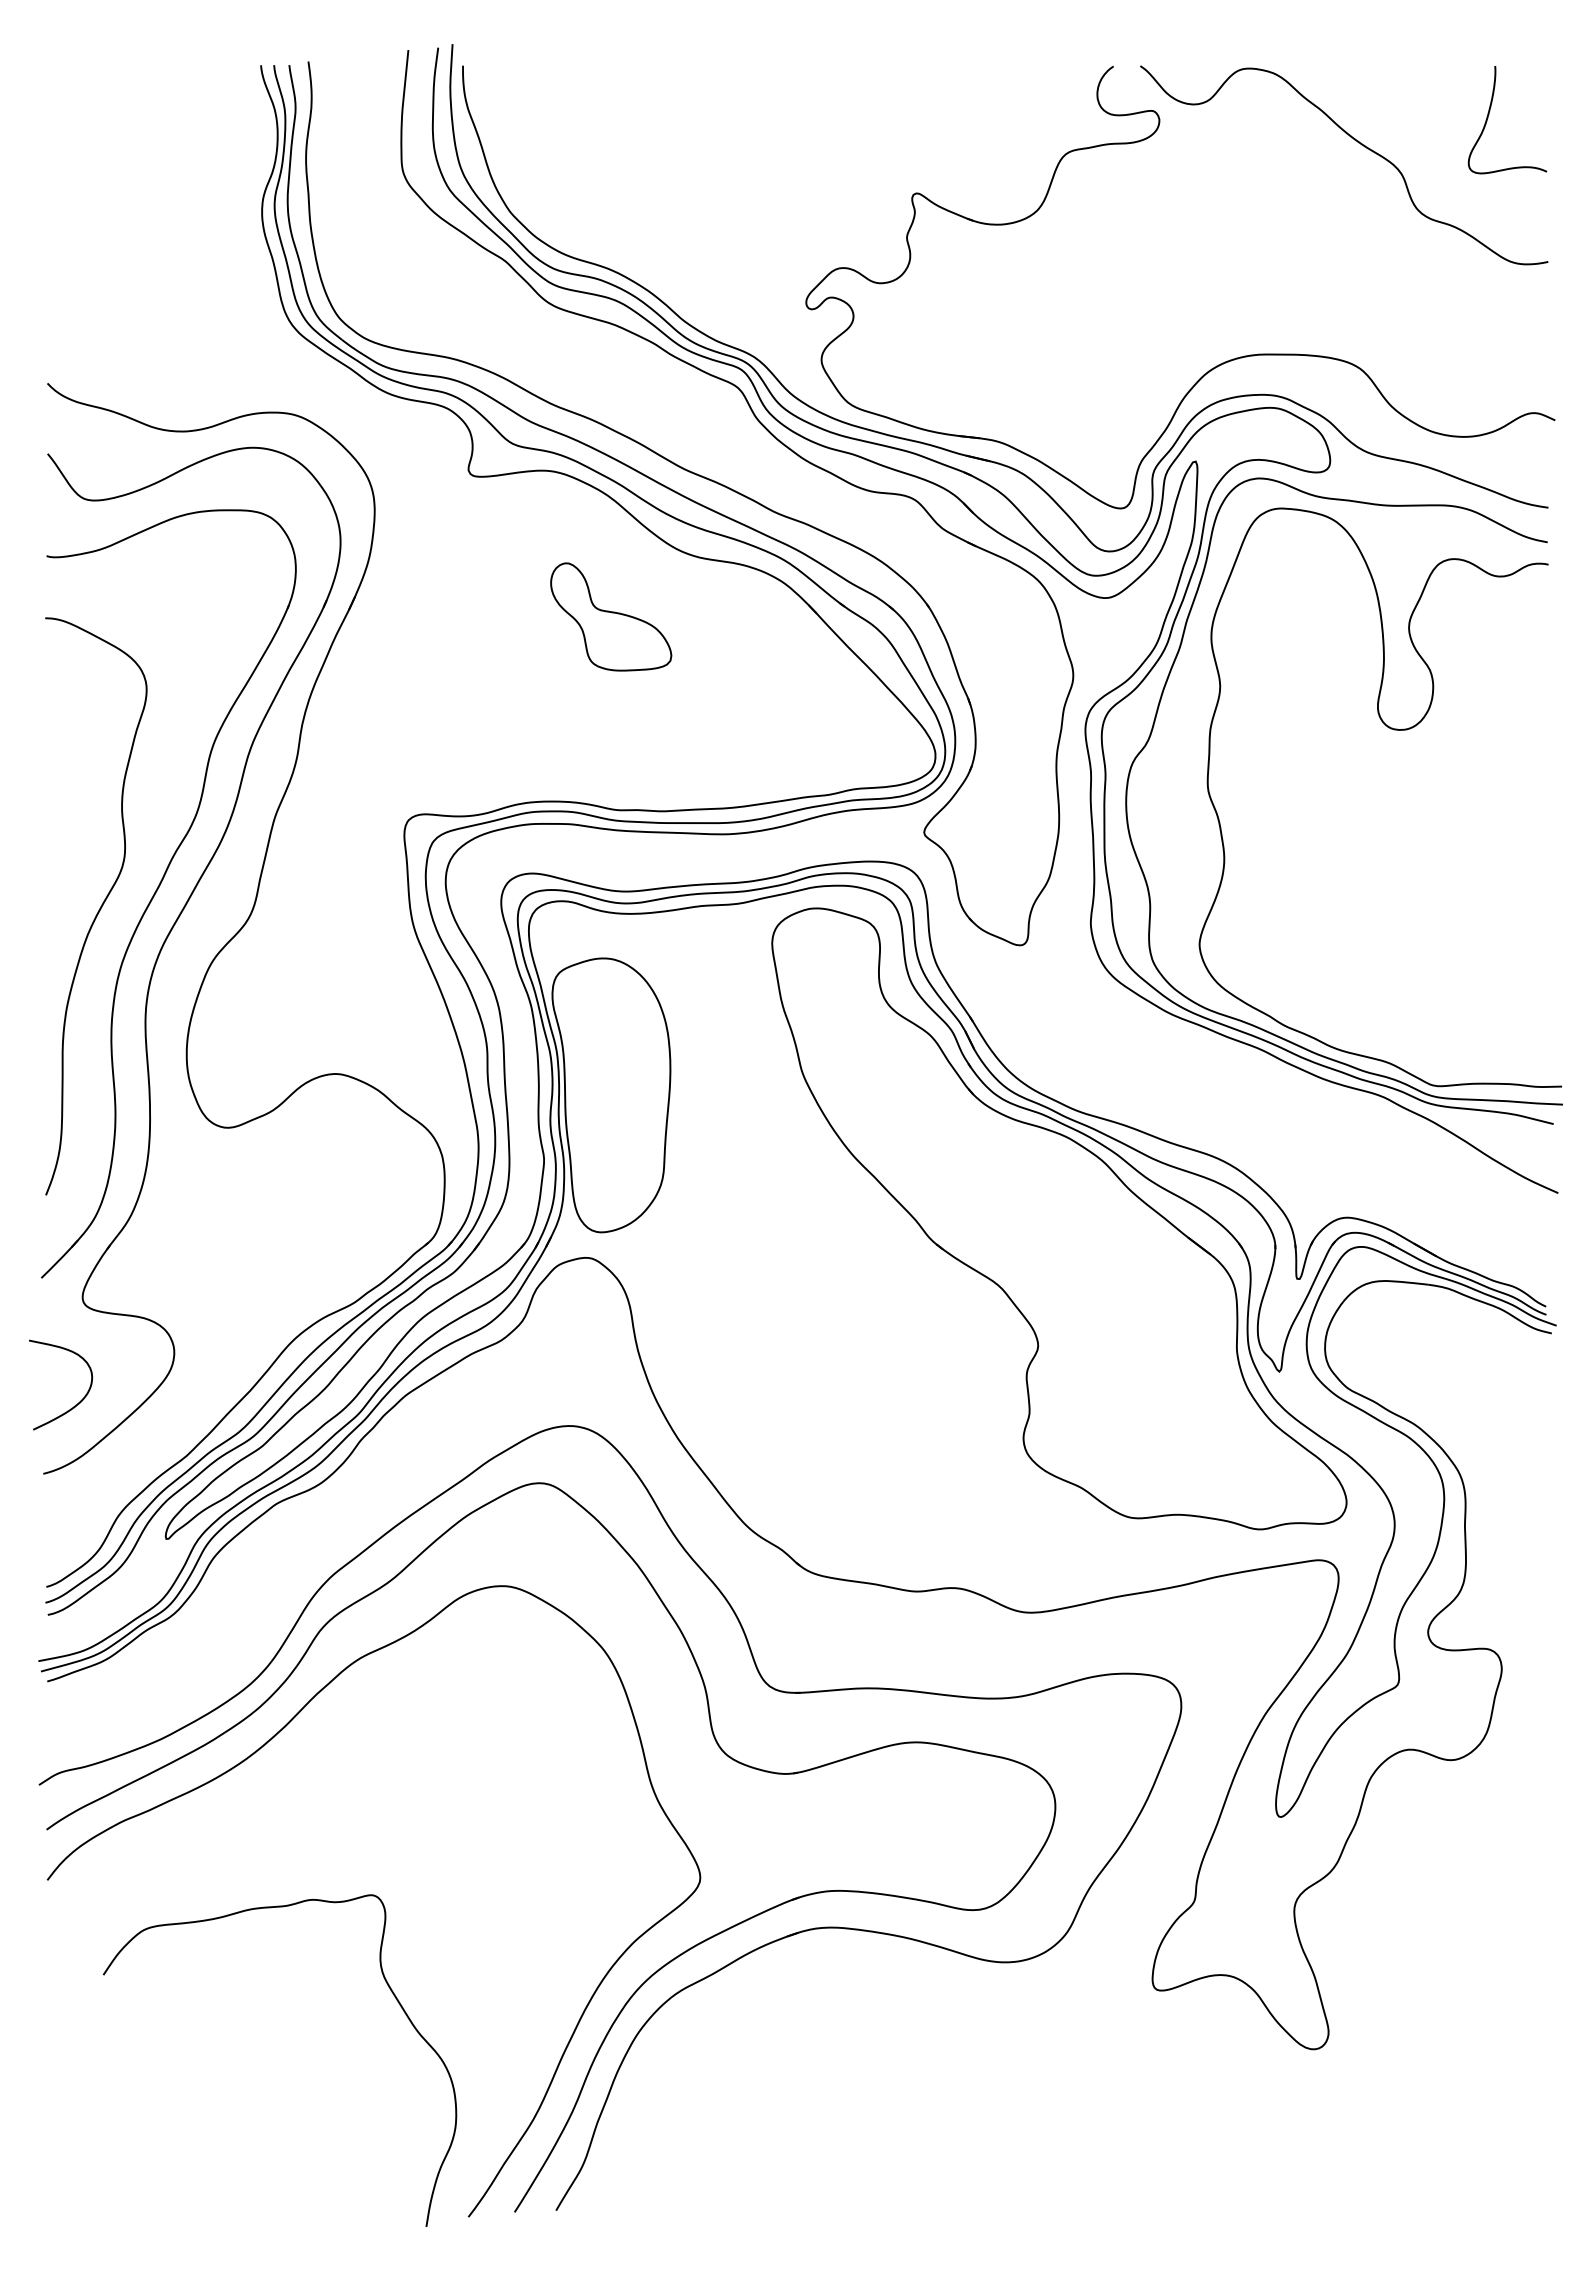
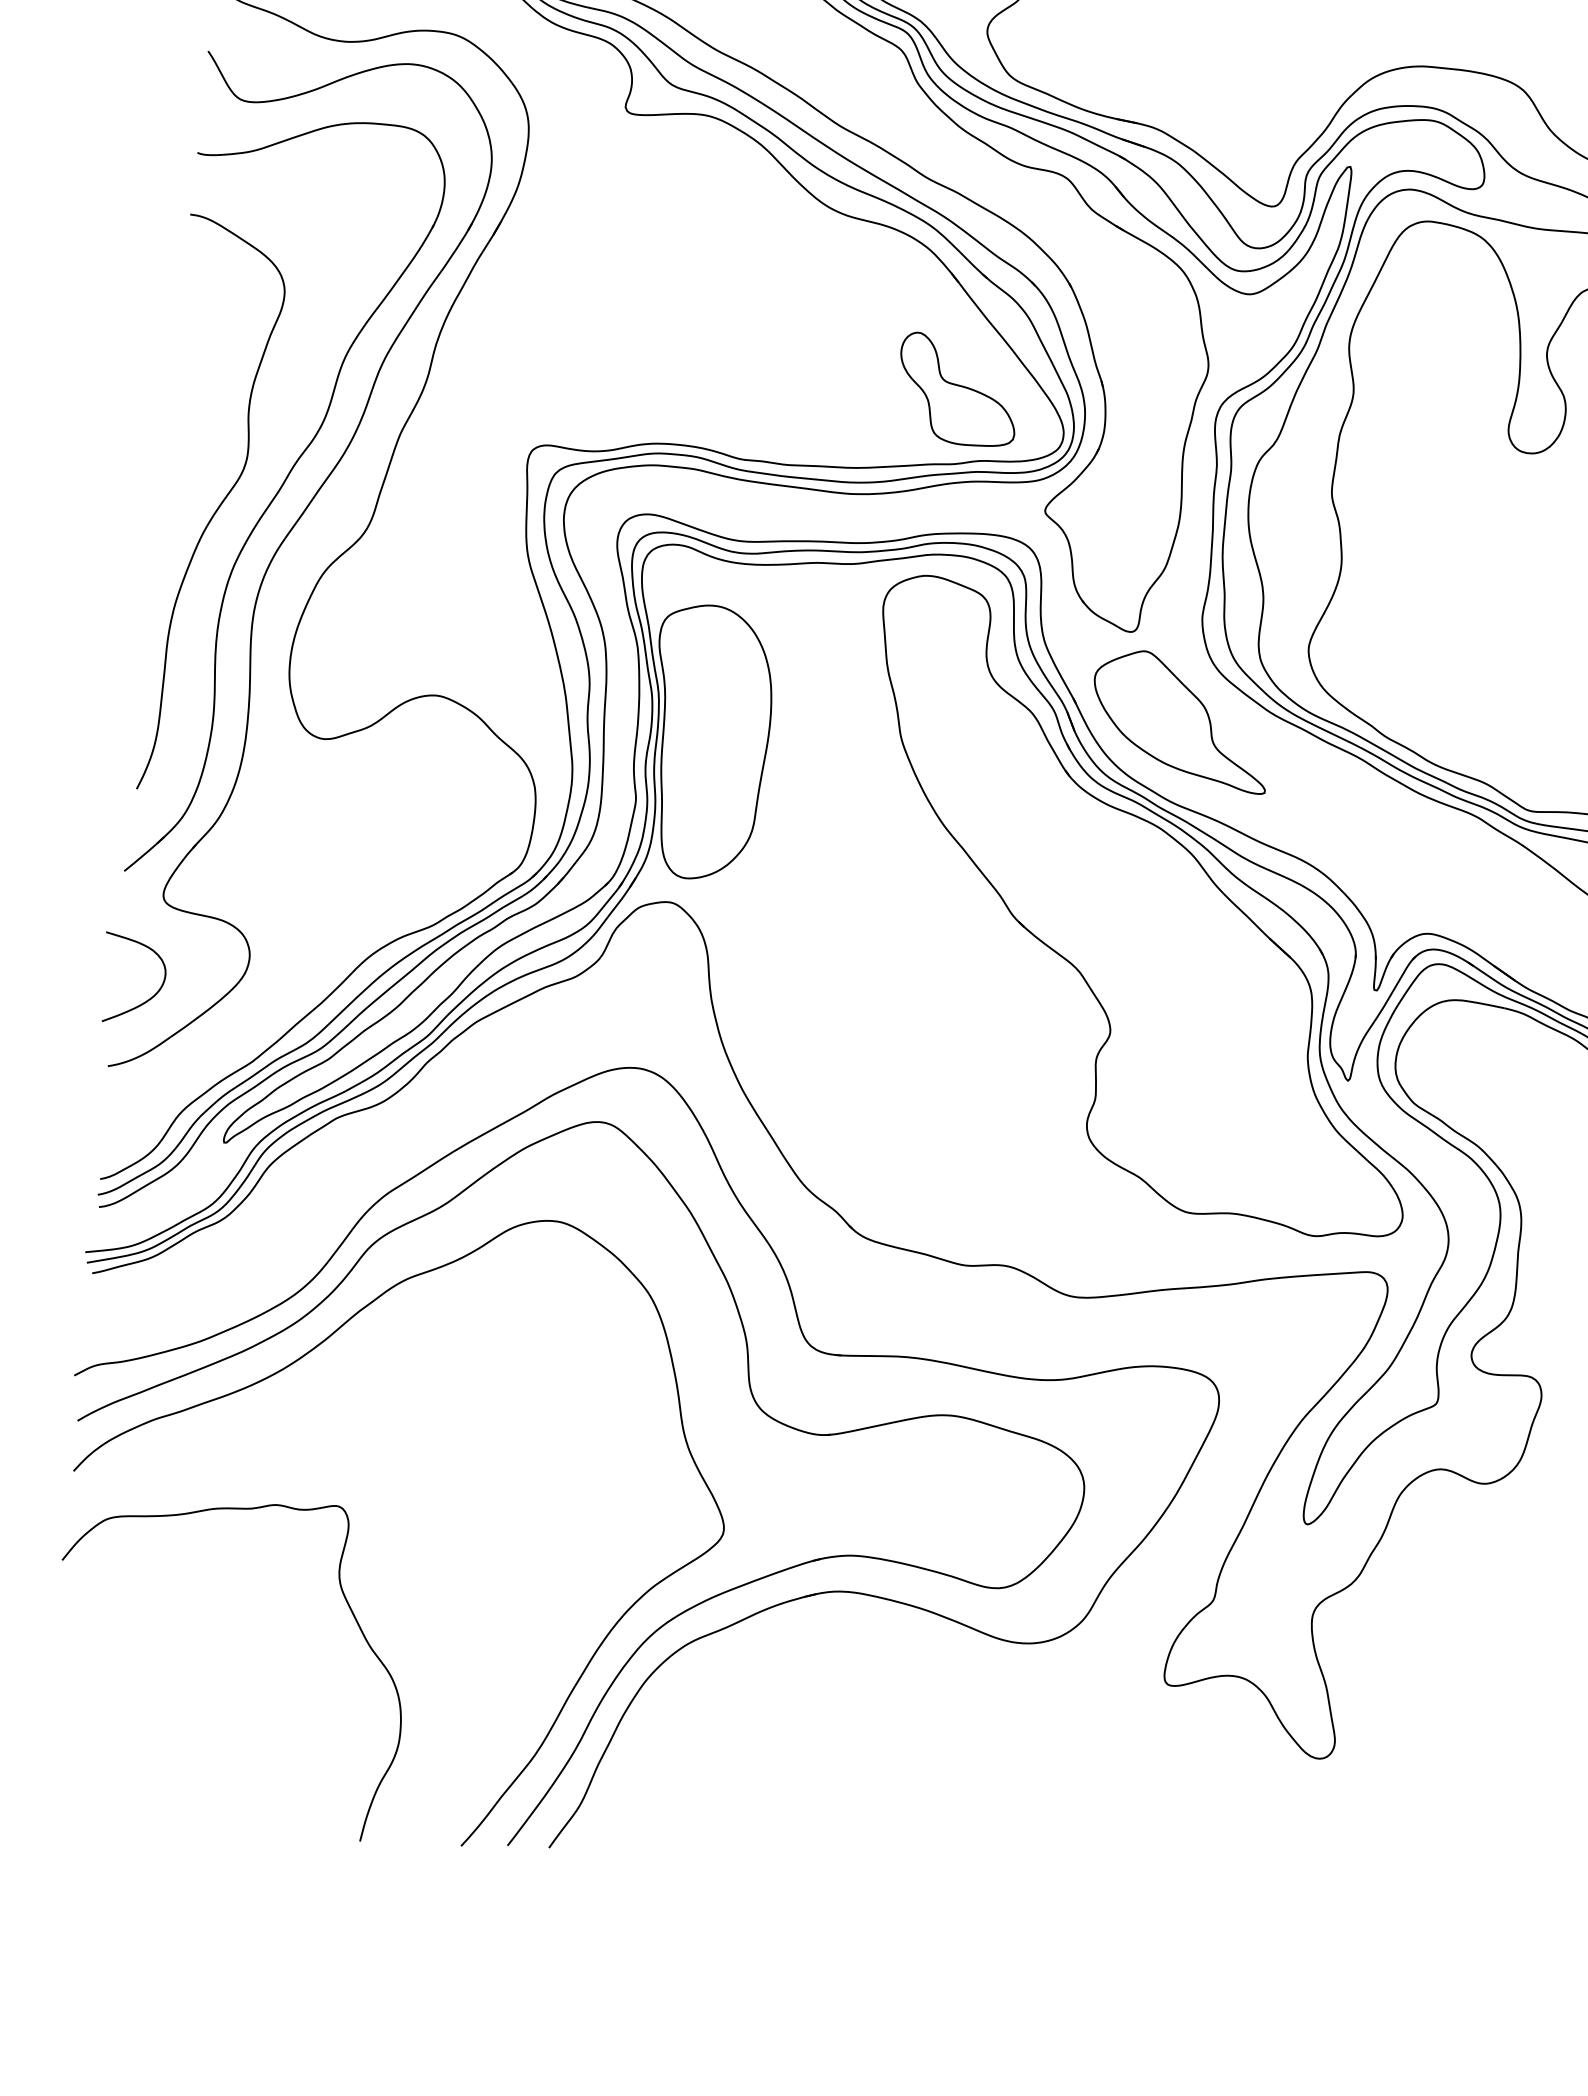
part: (611, 616) -> (958, 389), moved
part: (1079, 1028) -> (1181, 720), added
curve: (391, 1992) -> (347, 1604), moved

